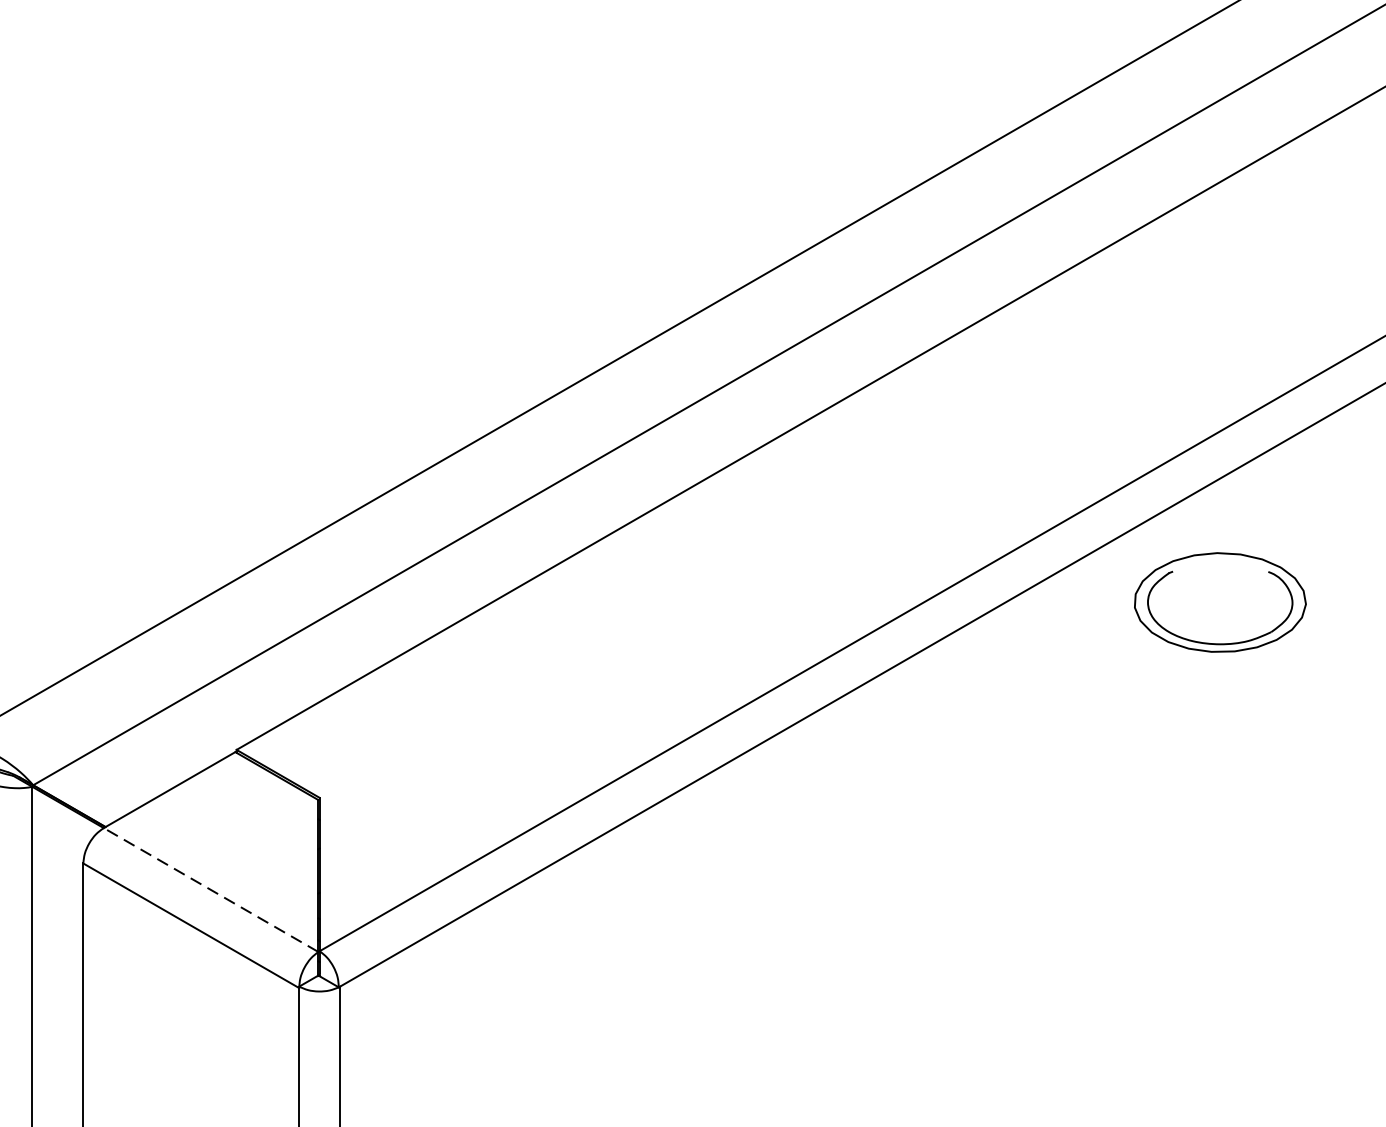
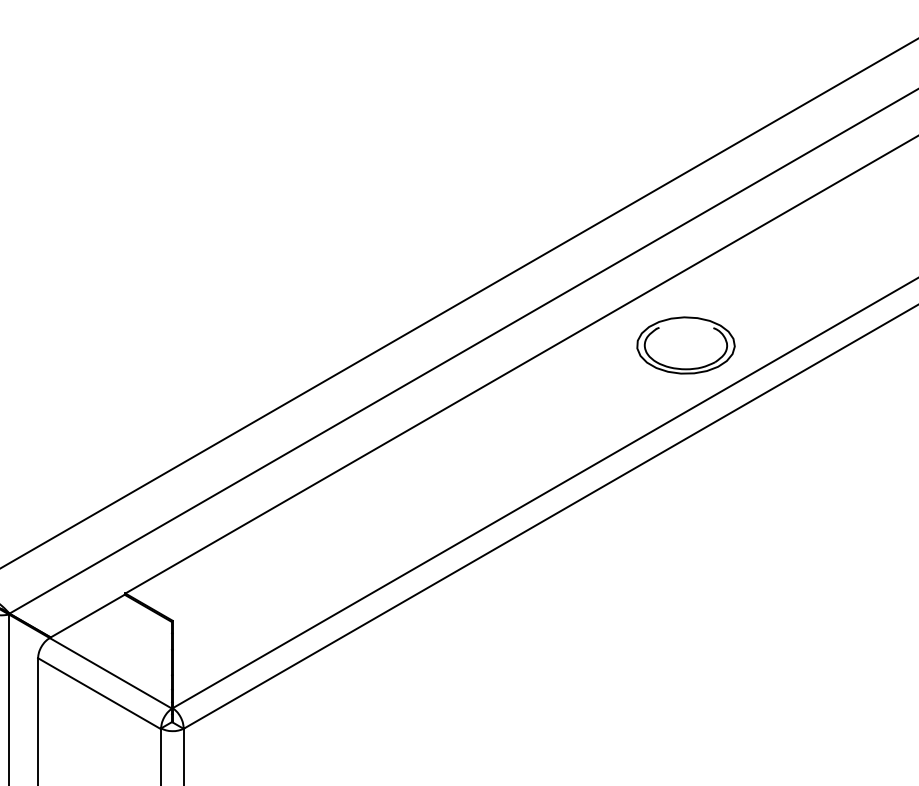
part: (1219, 602) -> (685, 345), moved
line: (210, 890) -> (110, 673), dashed -> solid

